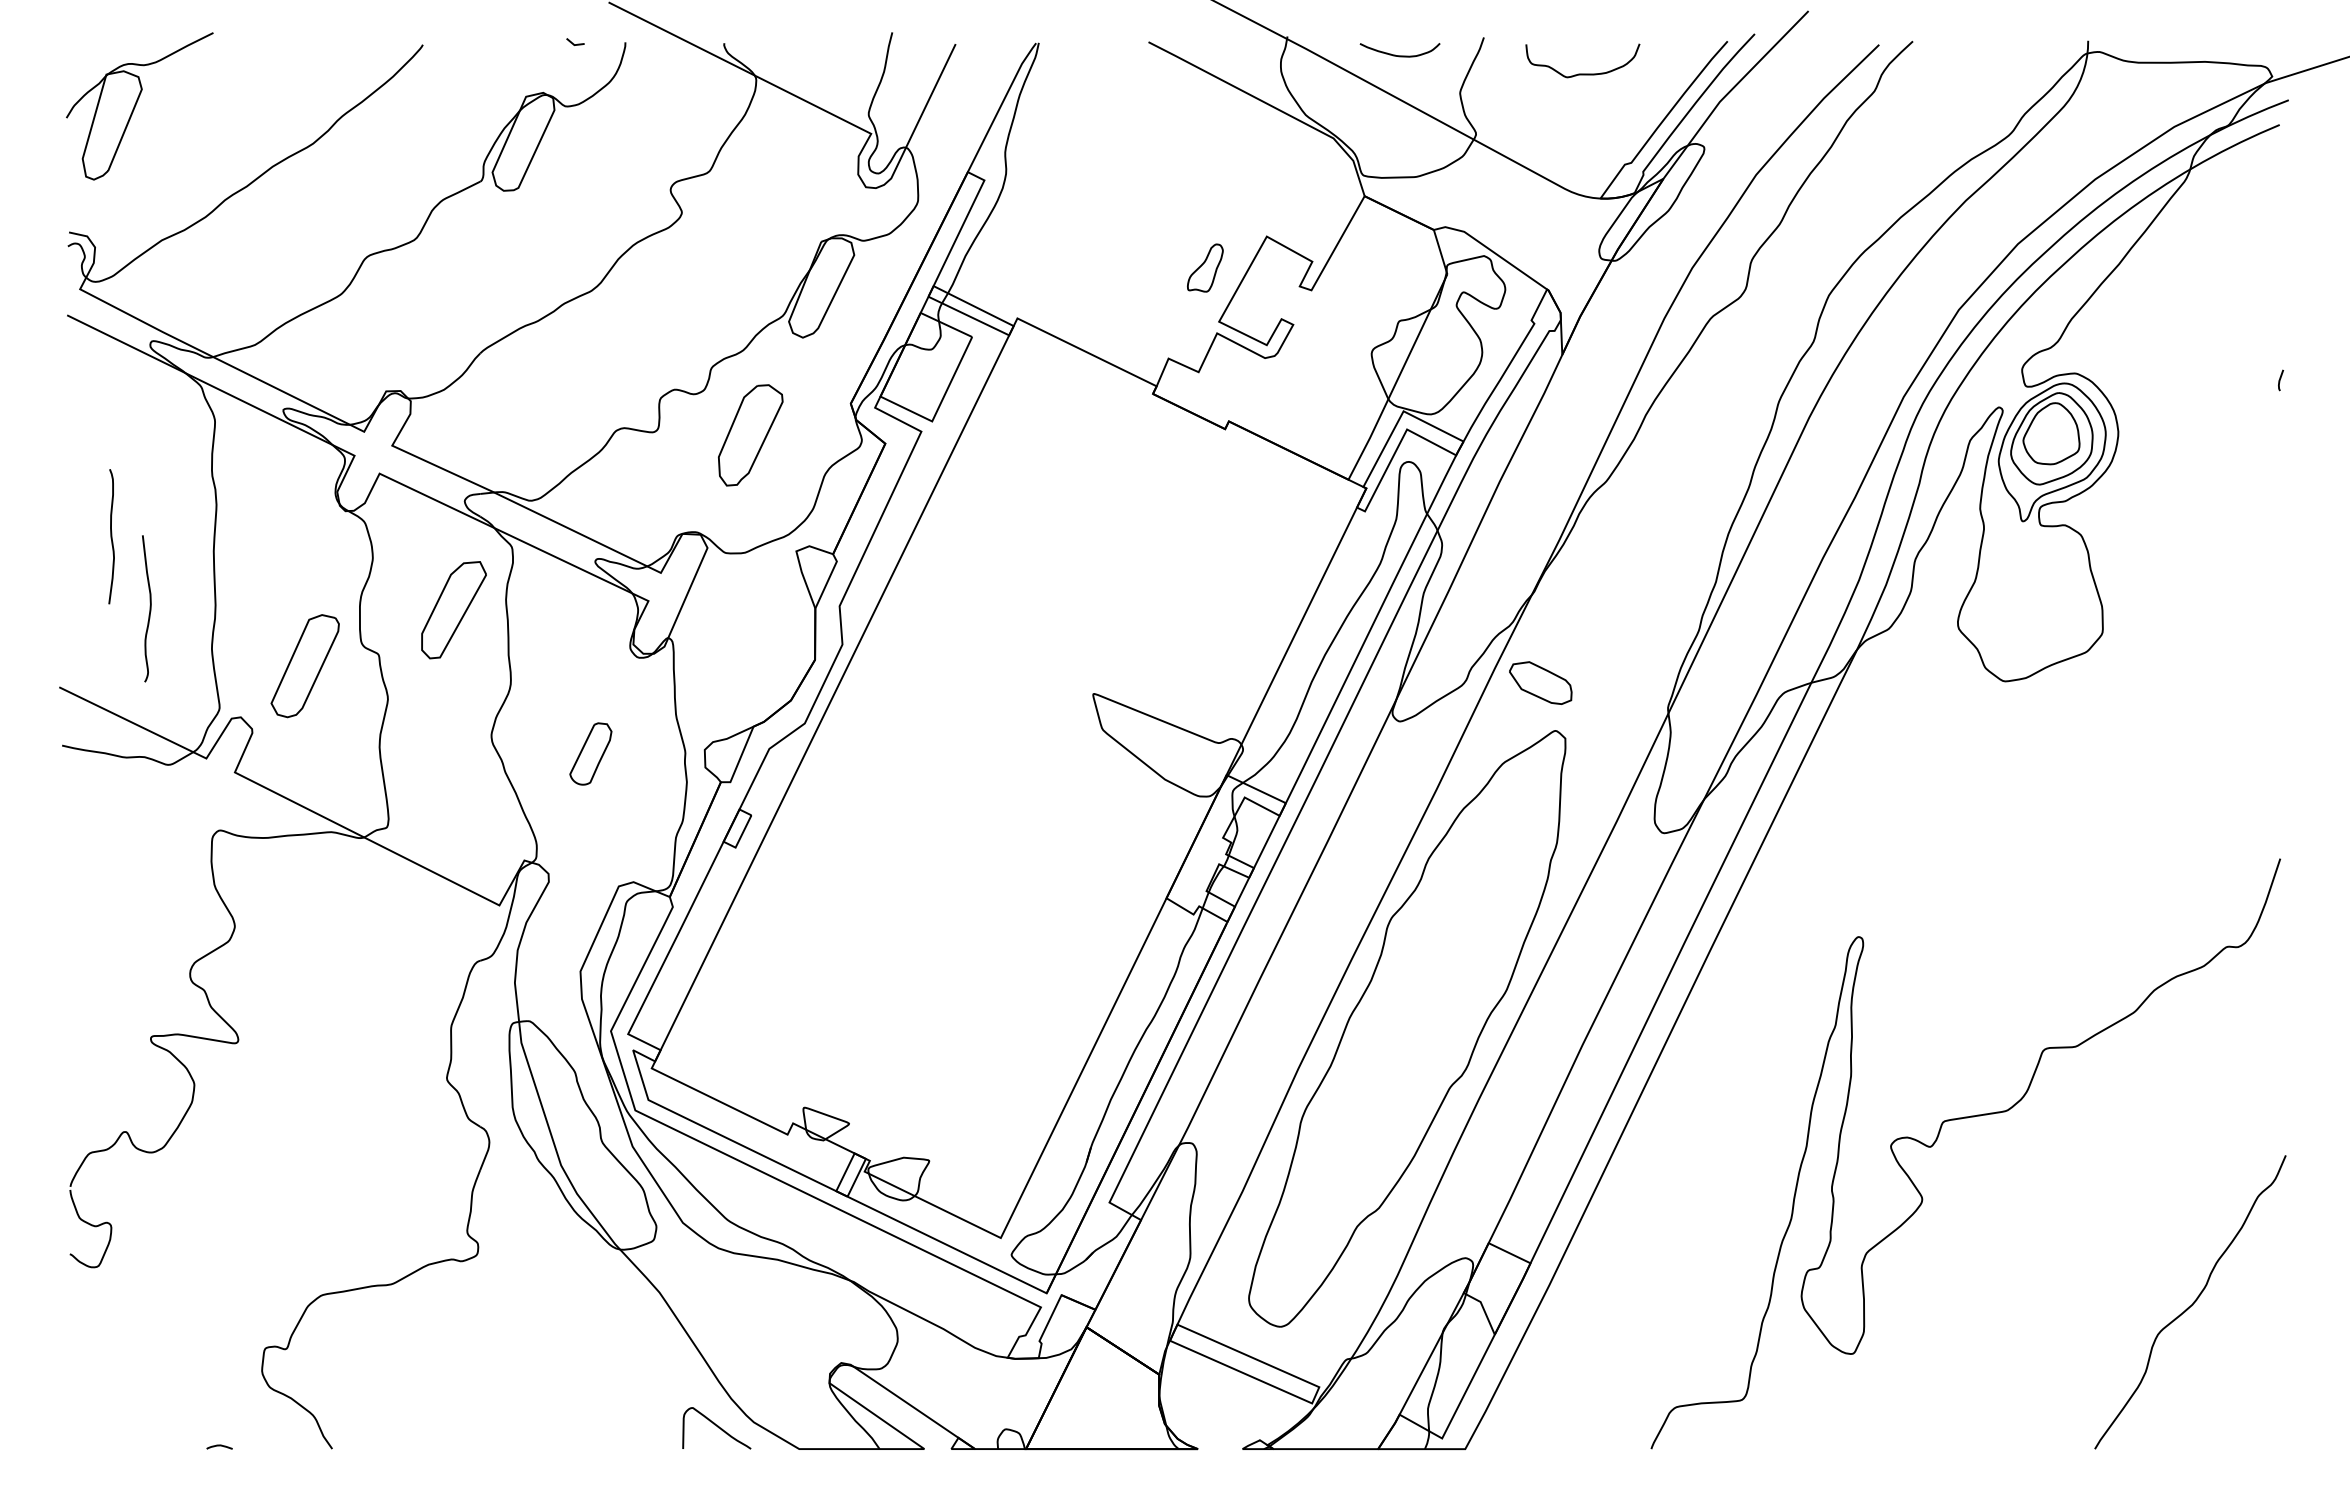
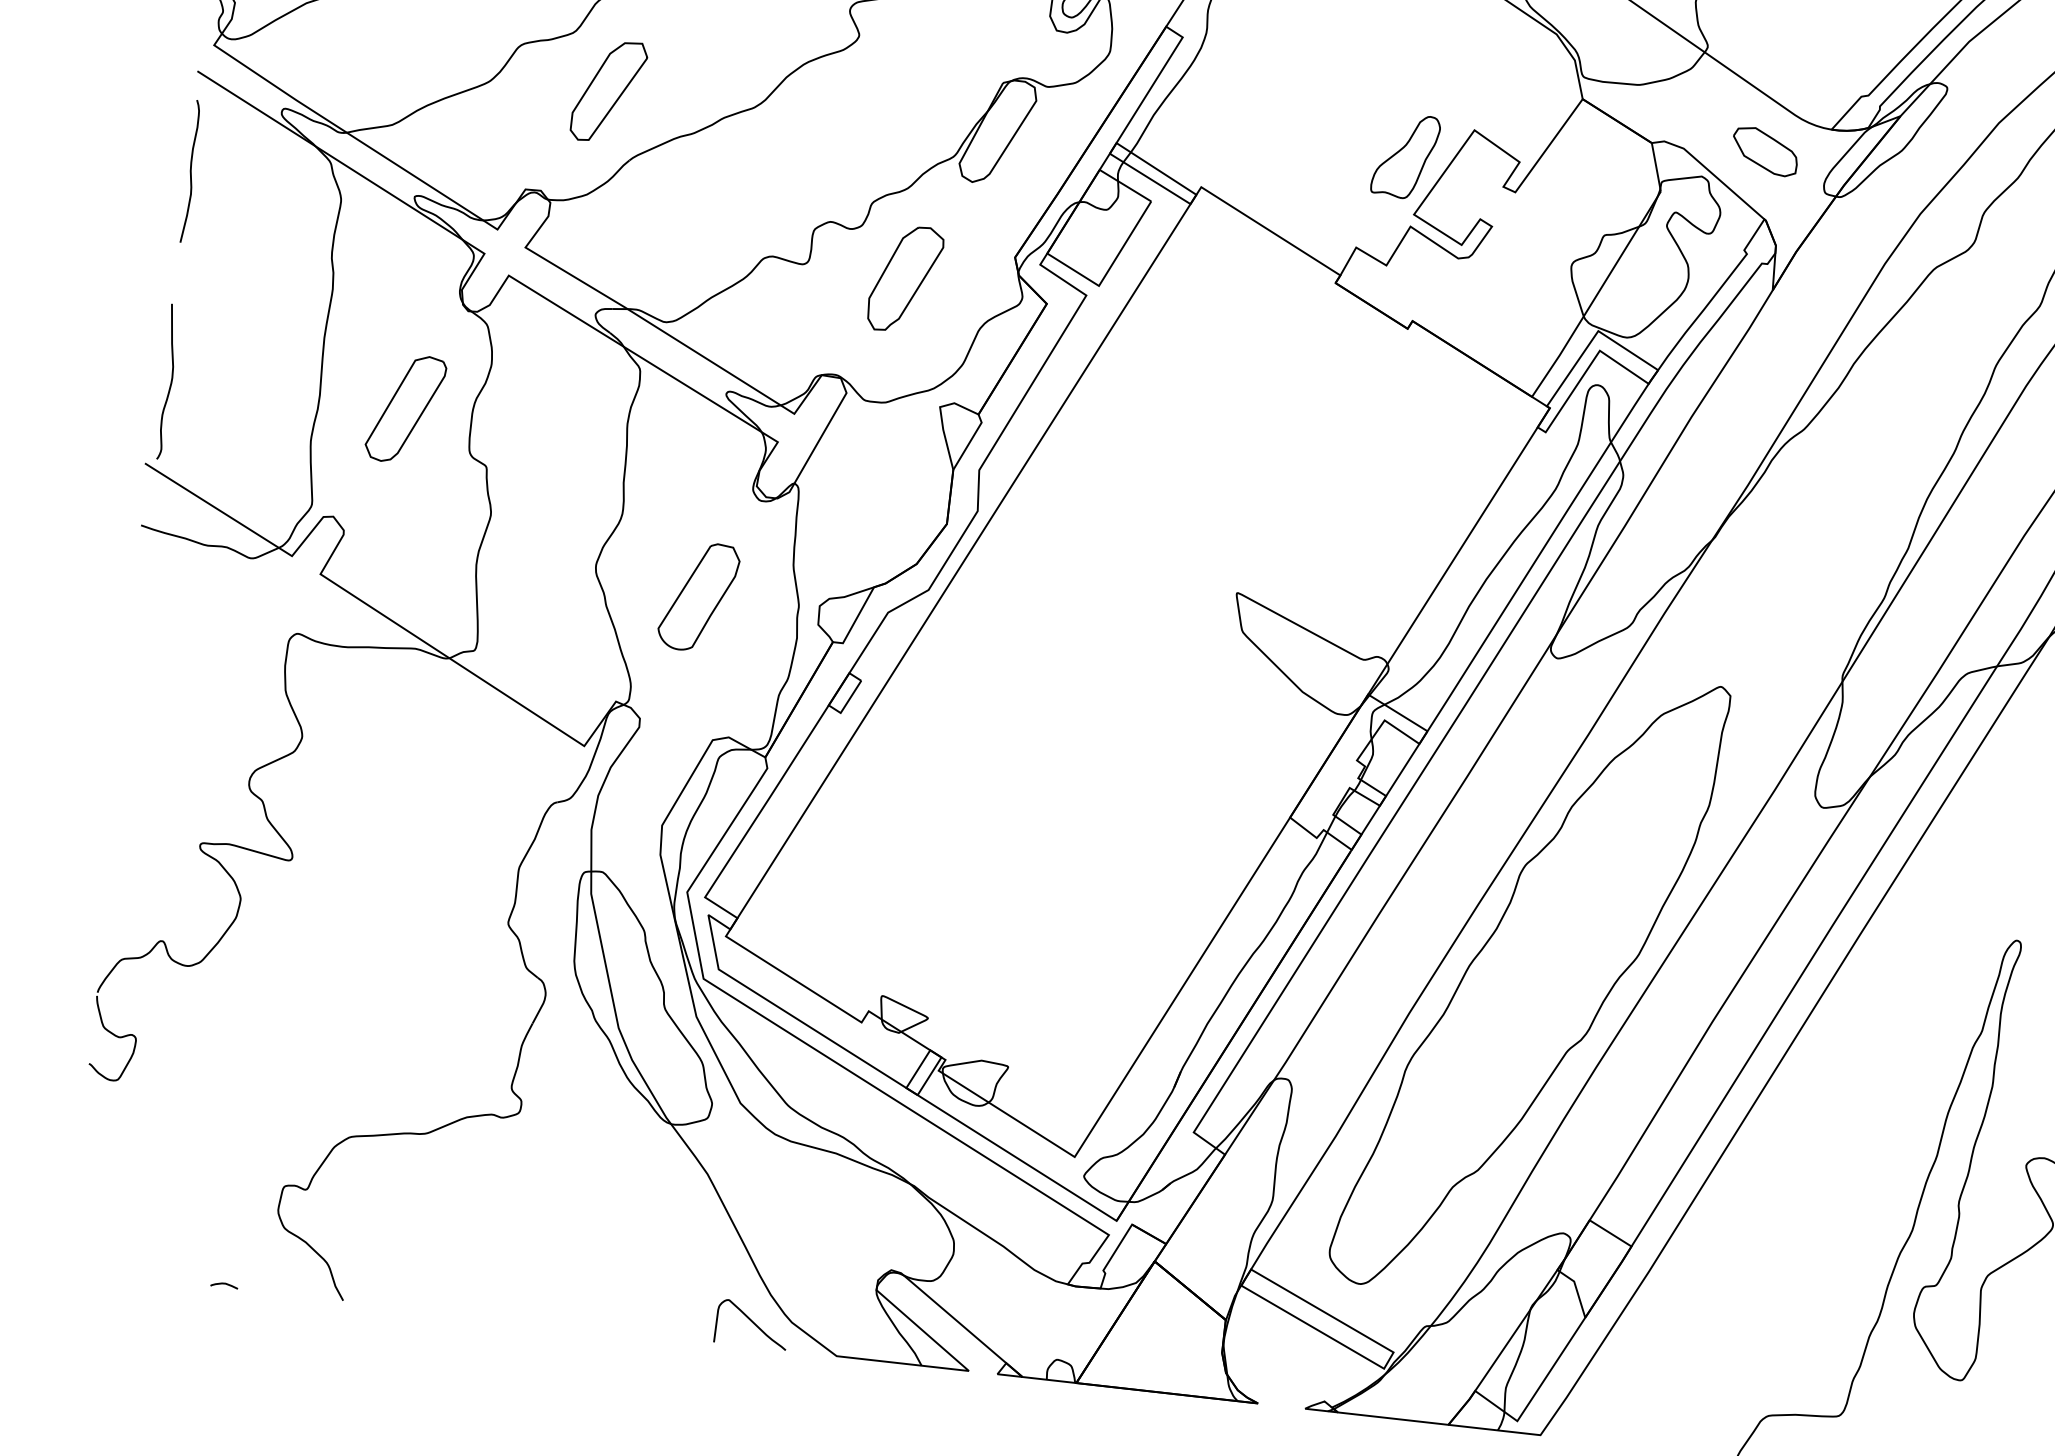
part: (1205, 267) -> (1406, 155), size x1.67
curve: (111, 536) -> (190, 171), moved
curve: (149, 608) -> (170, 381), moved
part: (453, 610) -> (608, 91), moved
part: (304, 666) -> (404, 409), moved
part: (1540, 682) -> (1765, 150), moved
part: (590, 753) -> (698, 596), size x1.67

